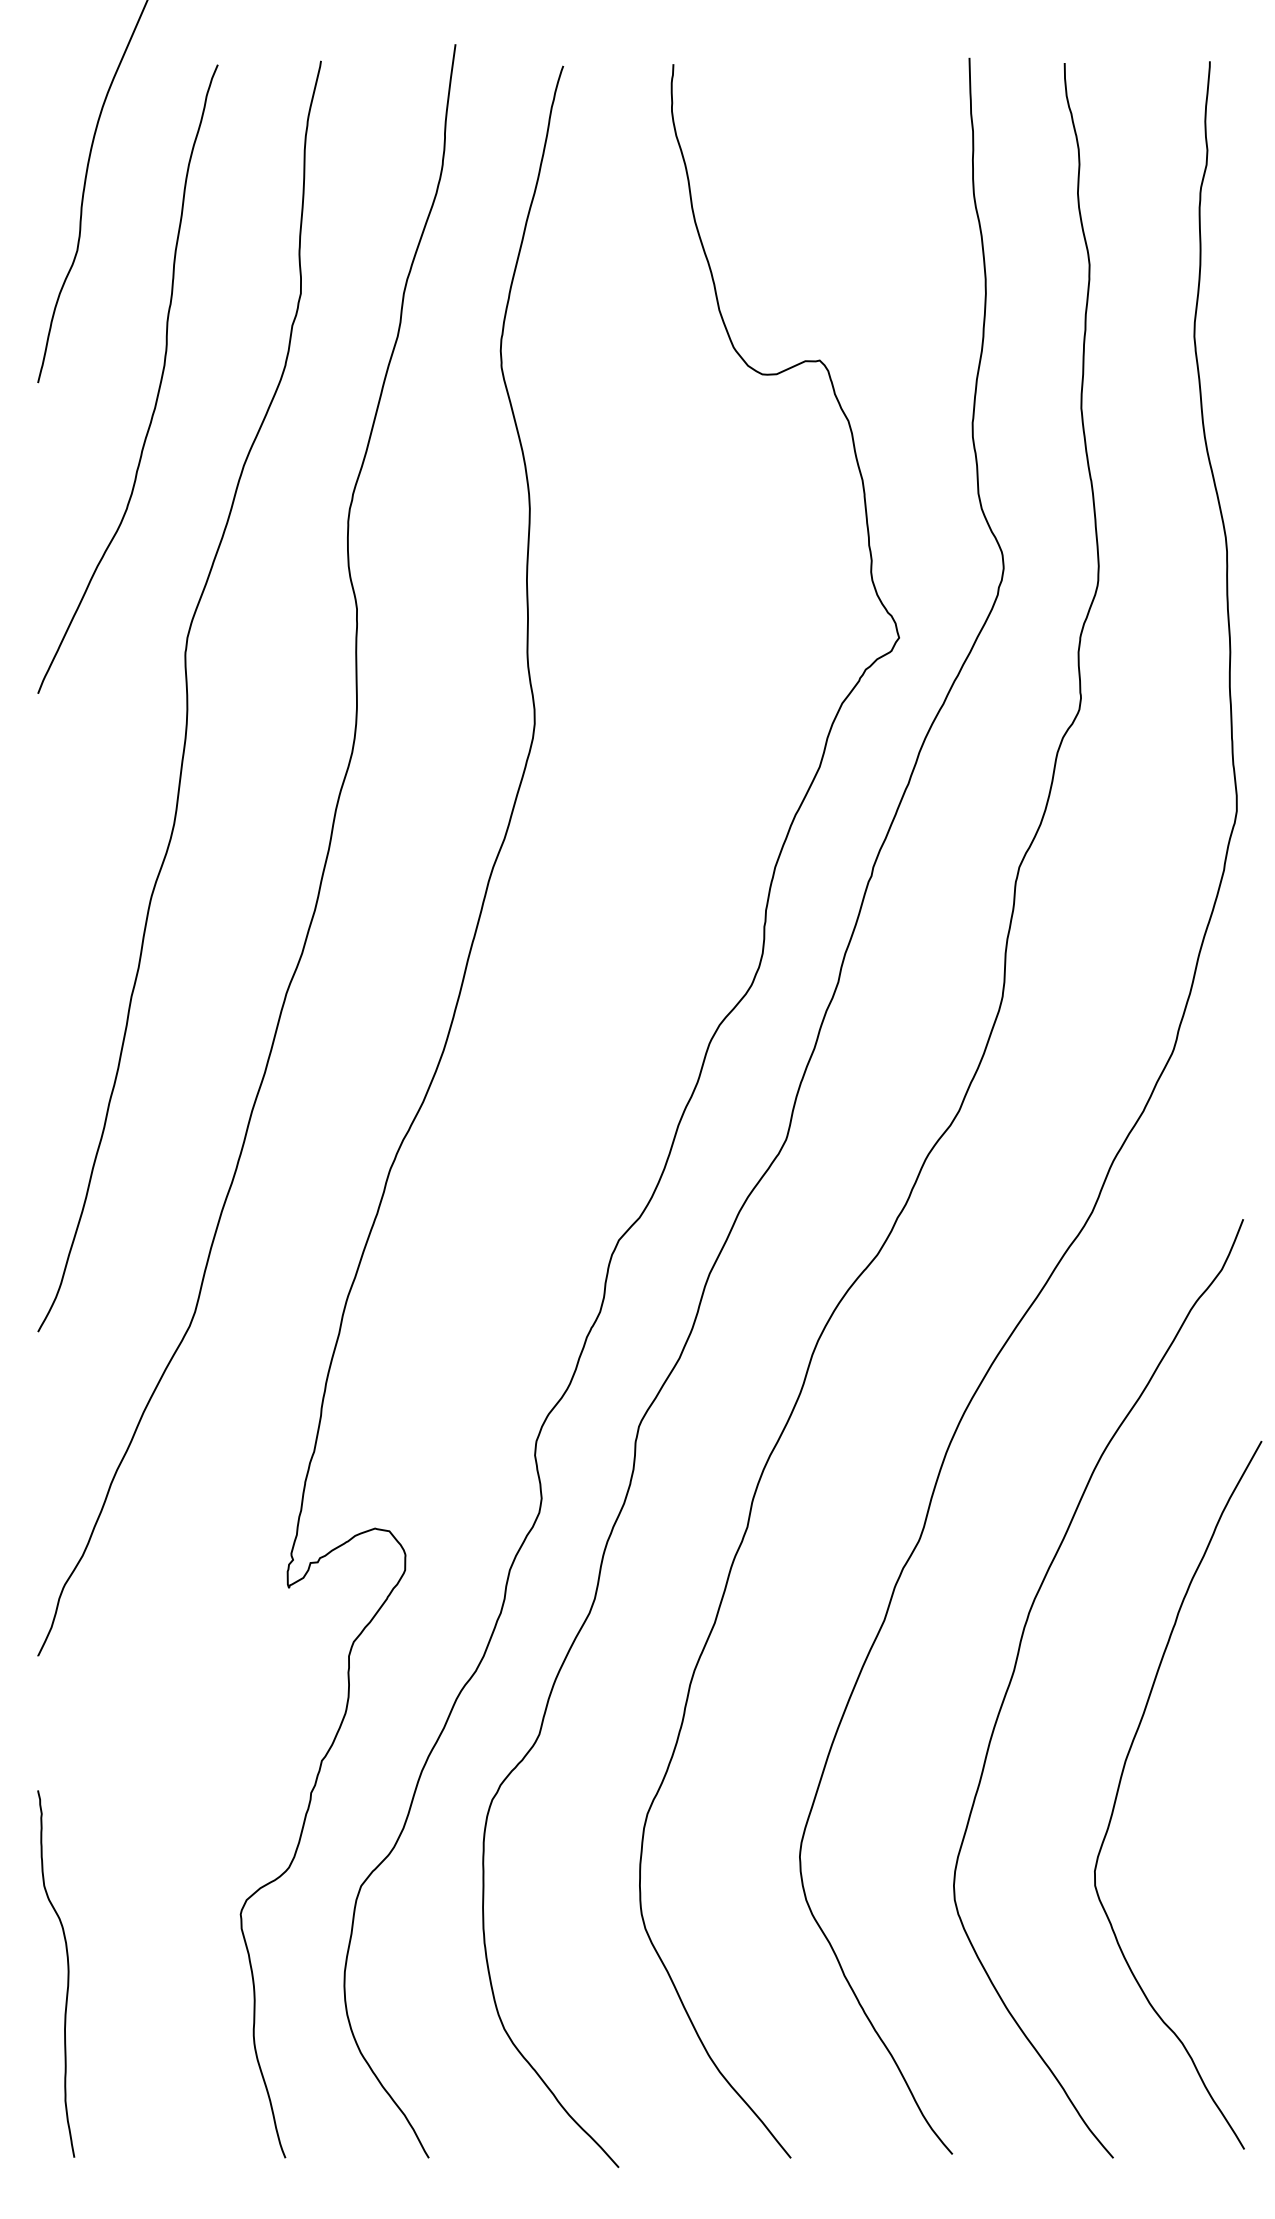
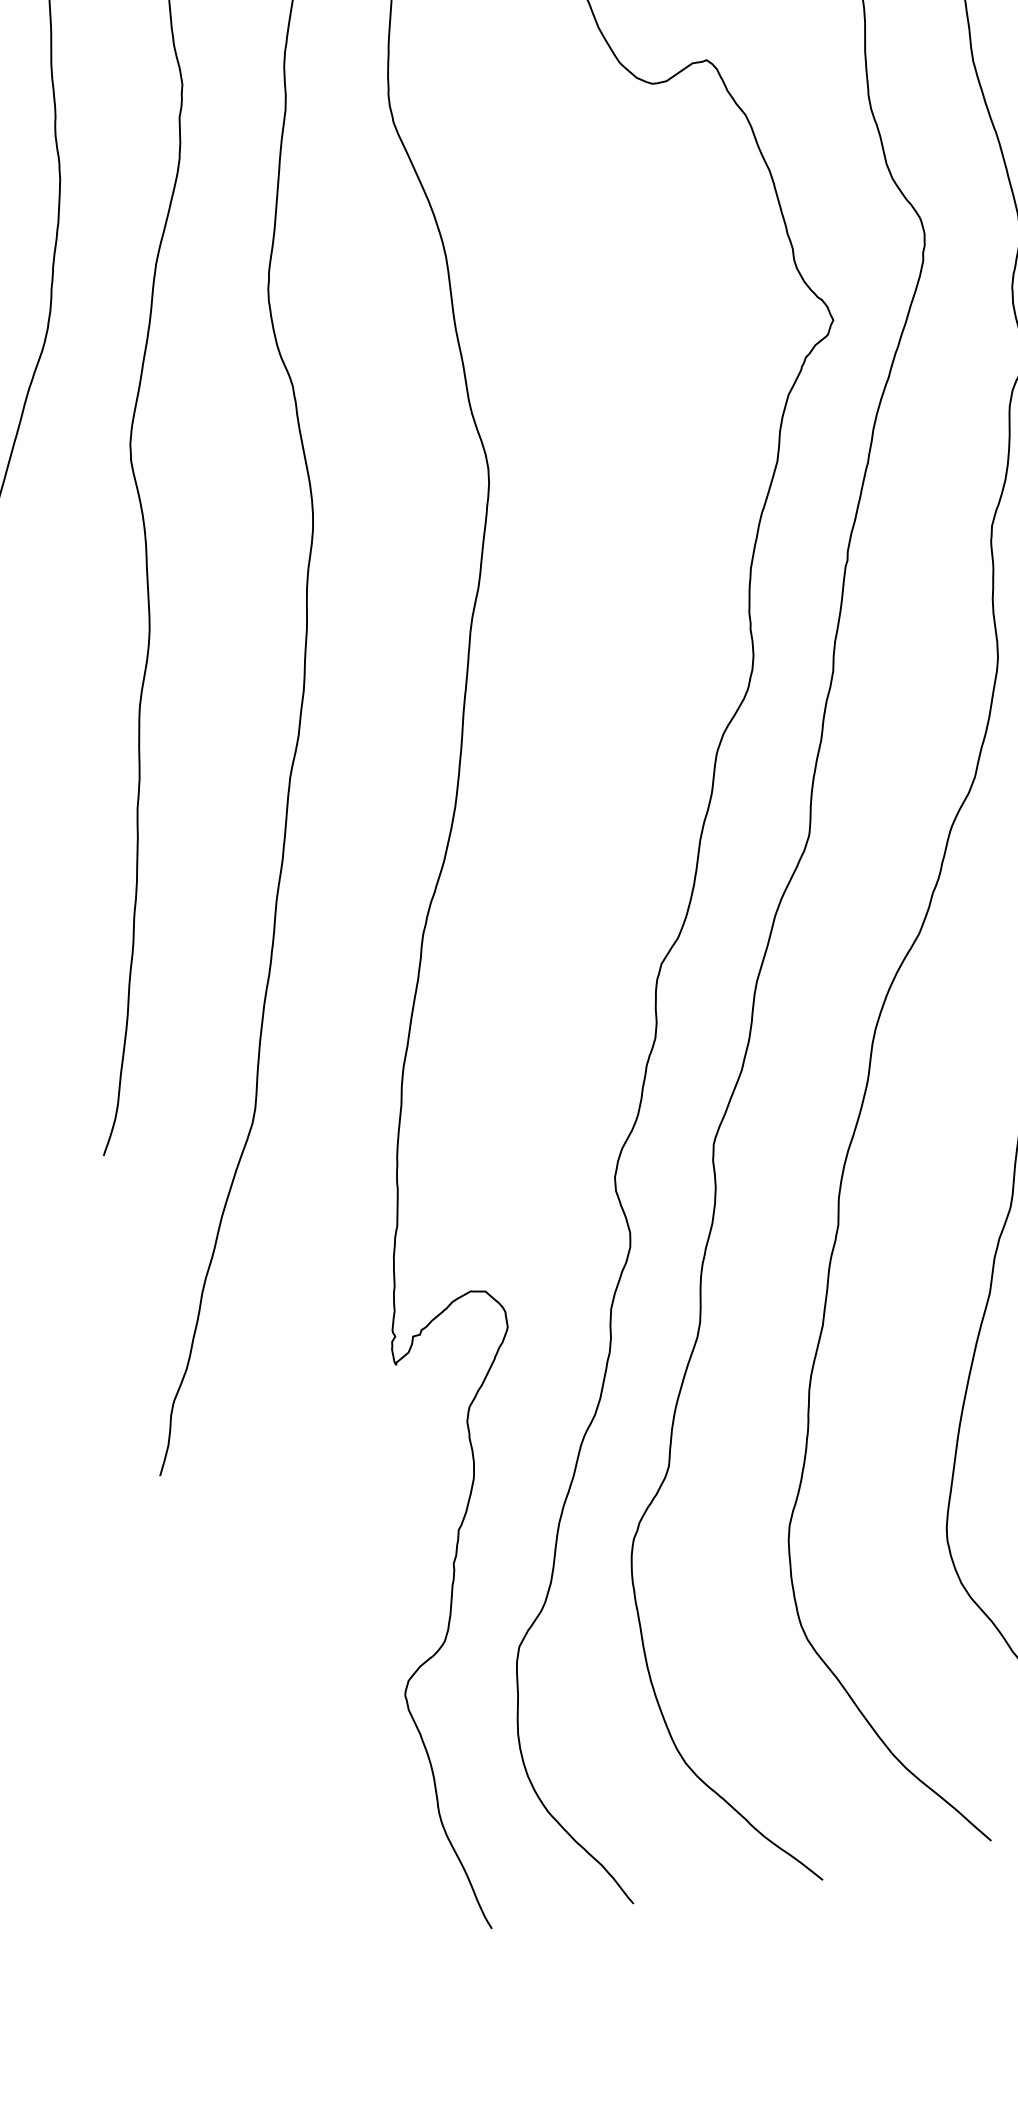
curve: (67, 1973) -> (244, 1784), removed

